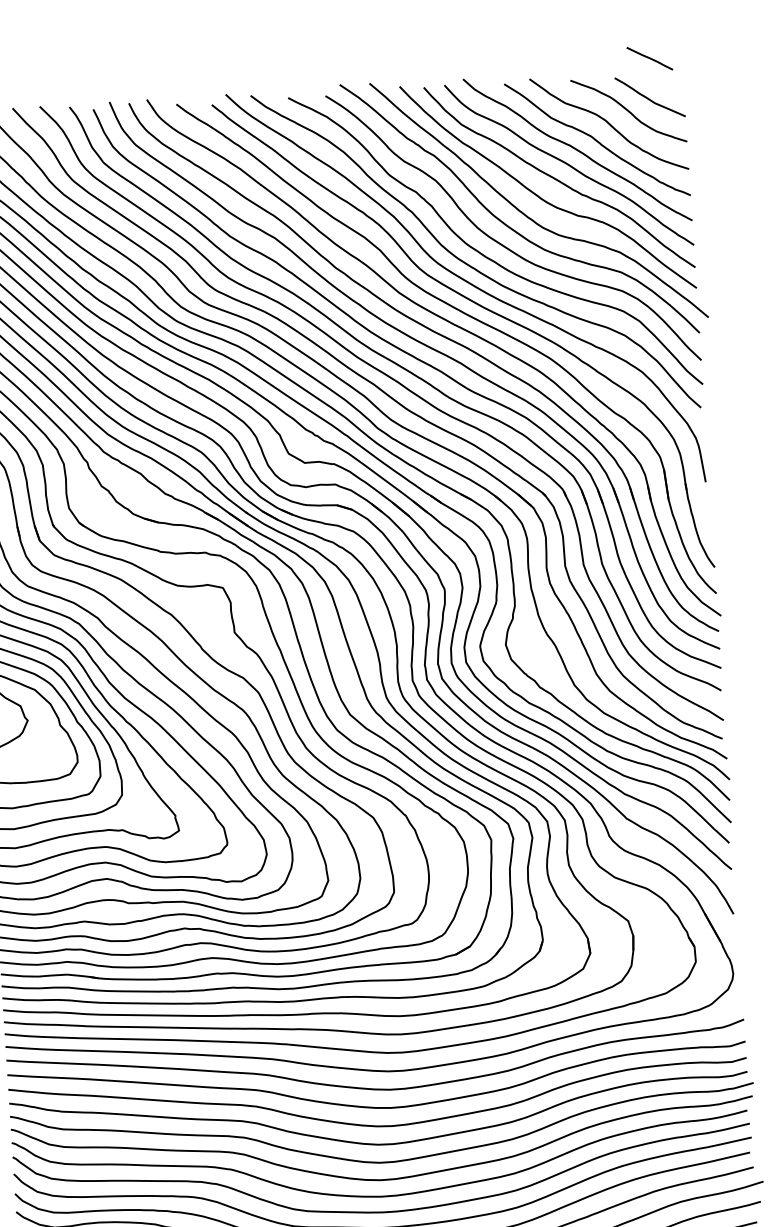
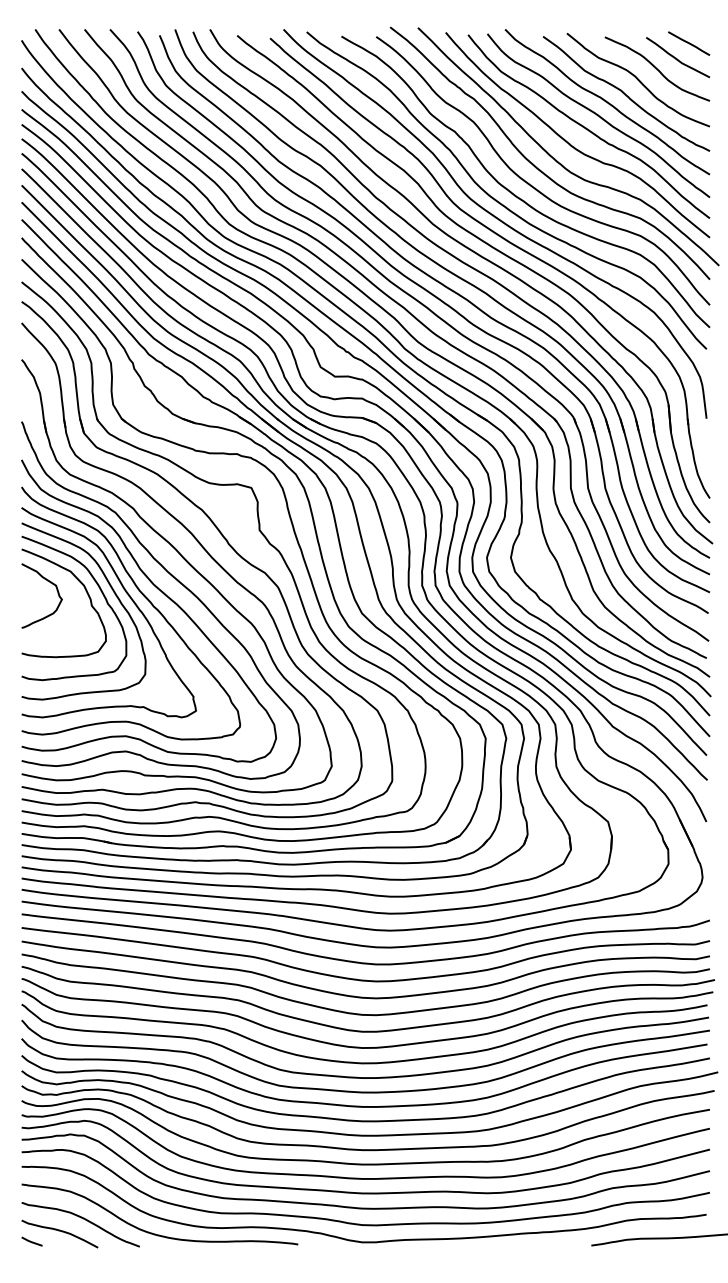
line: (650, 58) -> (689, 43), moved

